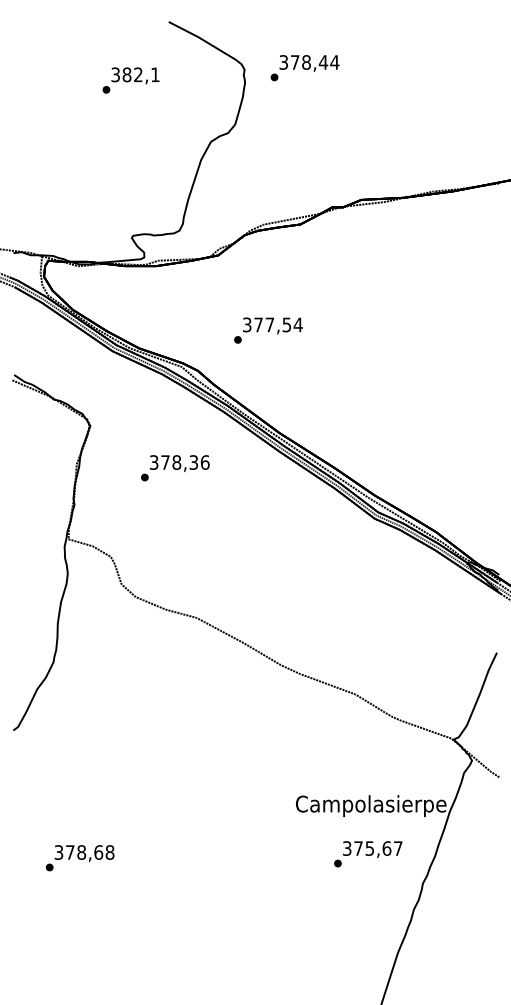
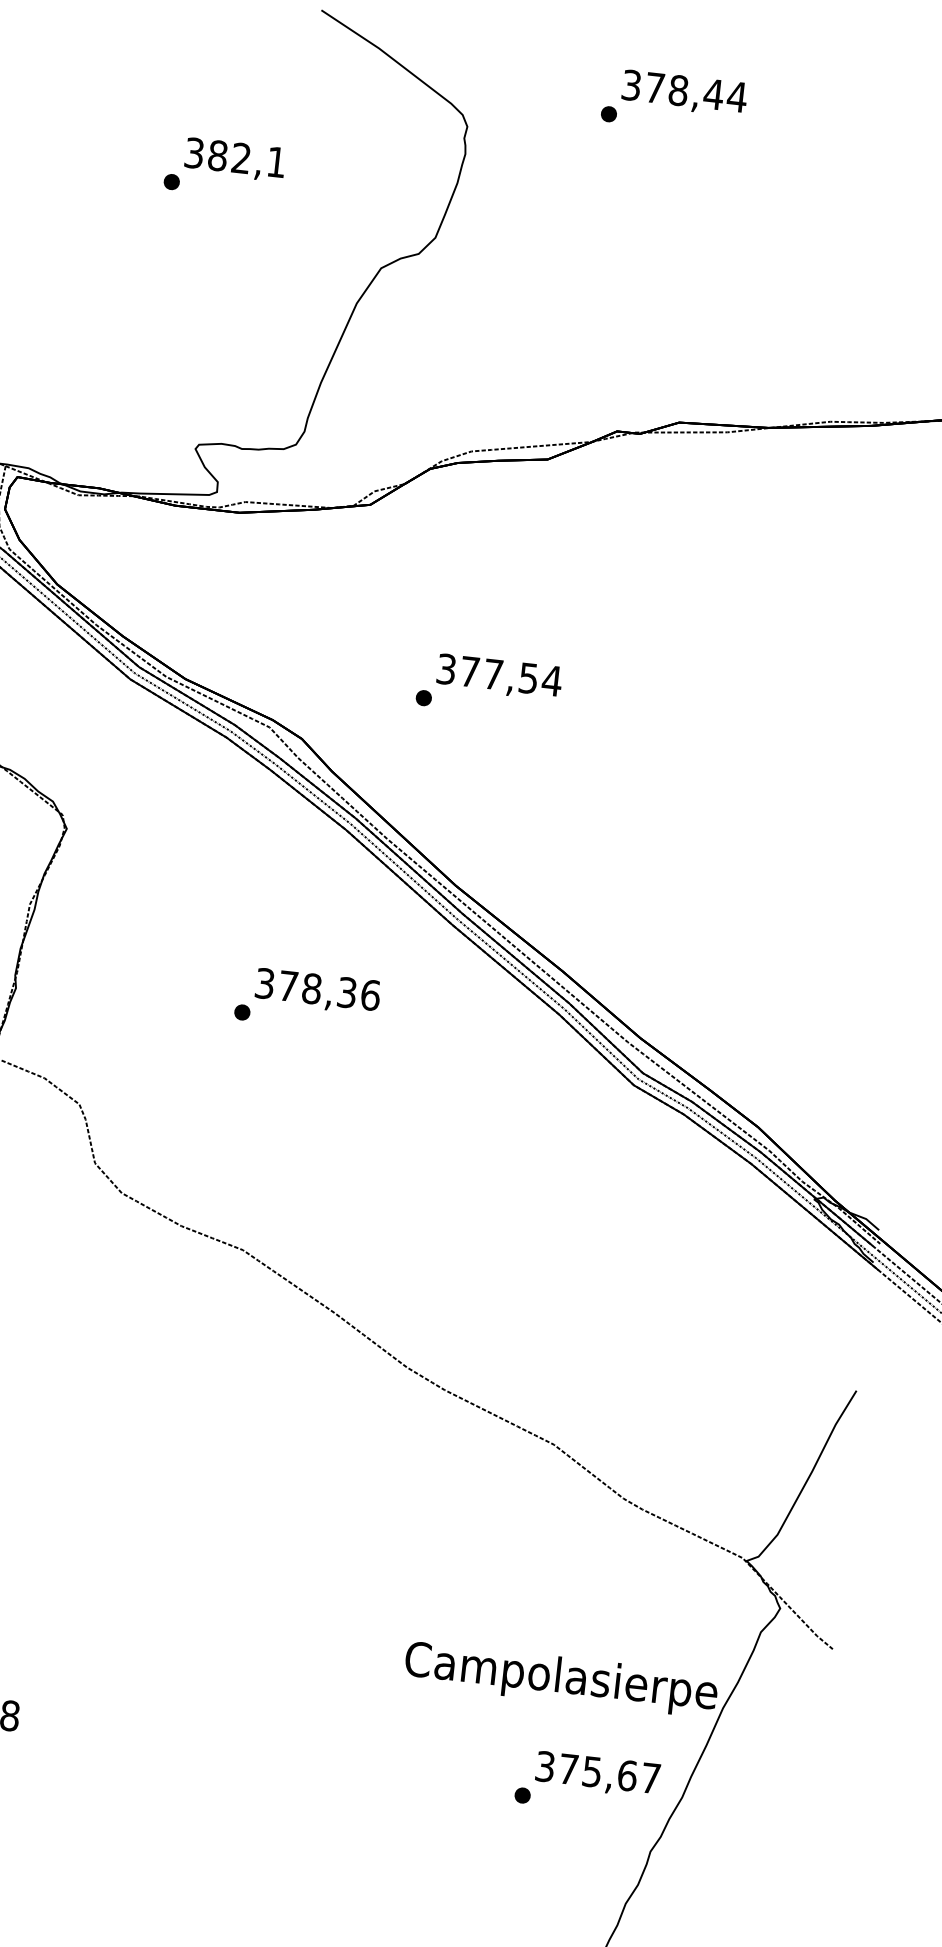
text: (304, 68) -> (673, 102), moved
text: (130, 80) -> (223, 168), moved
text: (268, 330) -> (489, 685), moved
text: (175, 468) -> (307, 1000), moved
text: (368, 854) -> (587, 1783), moved

